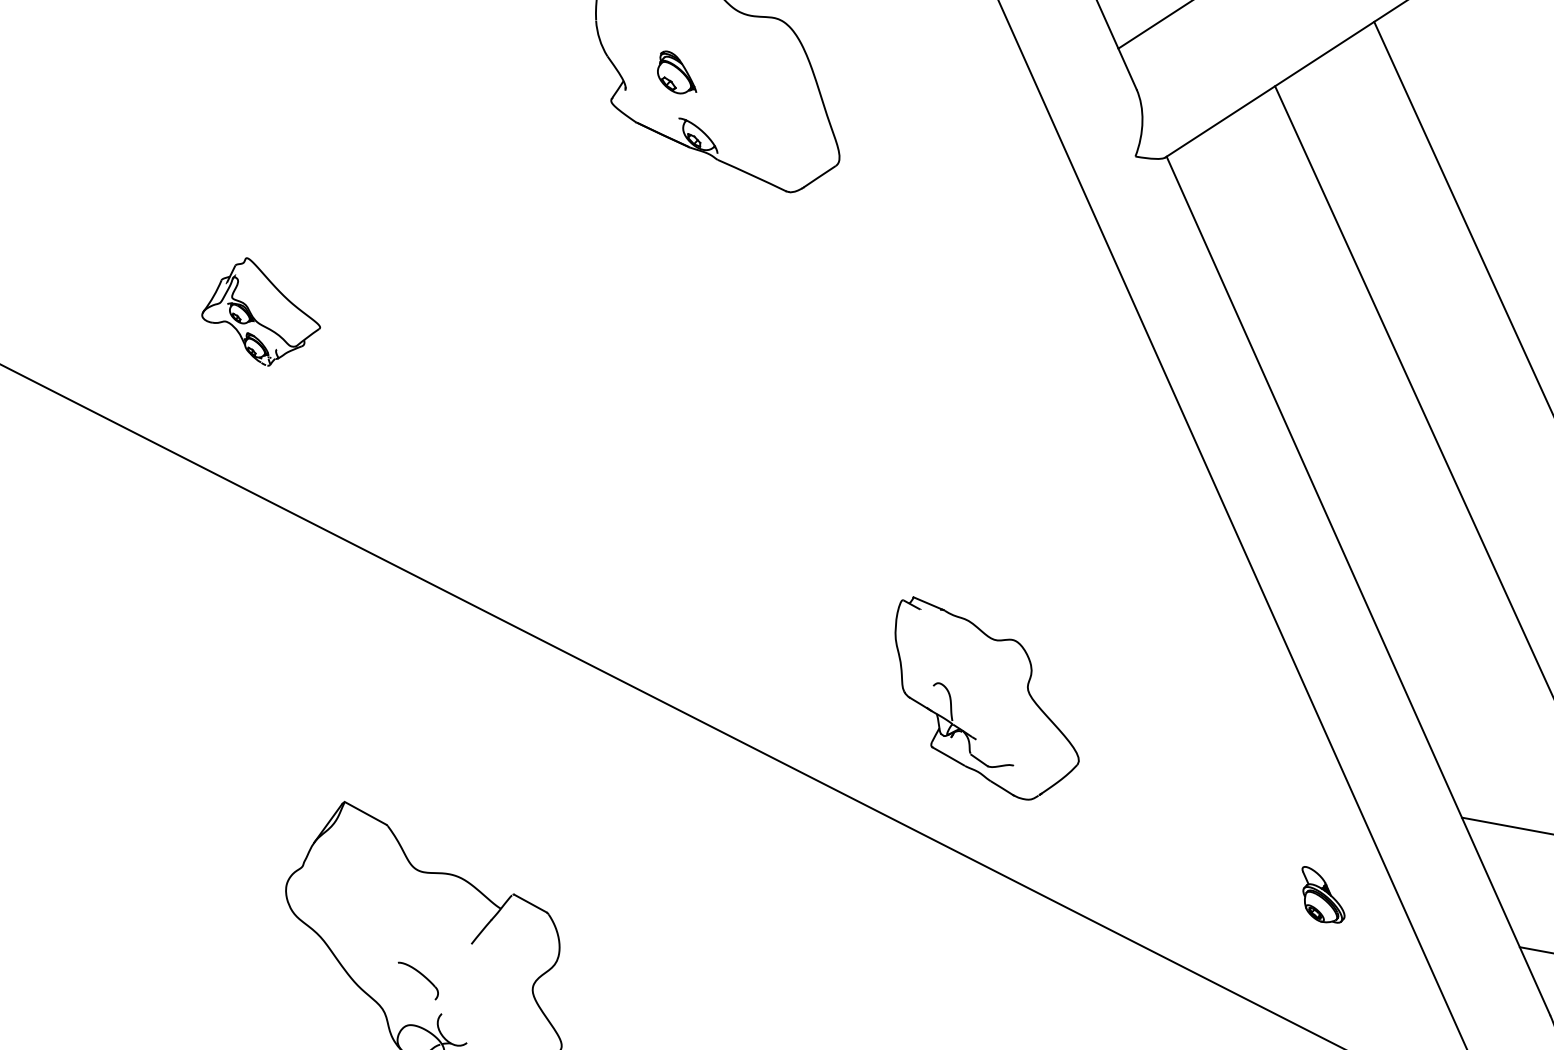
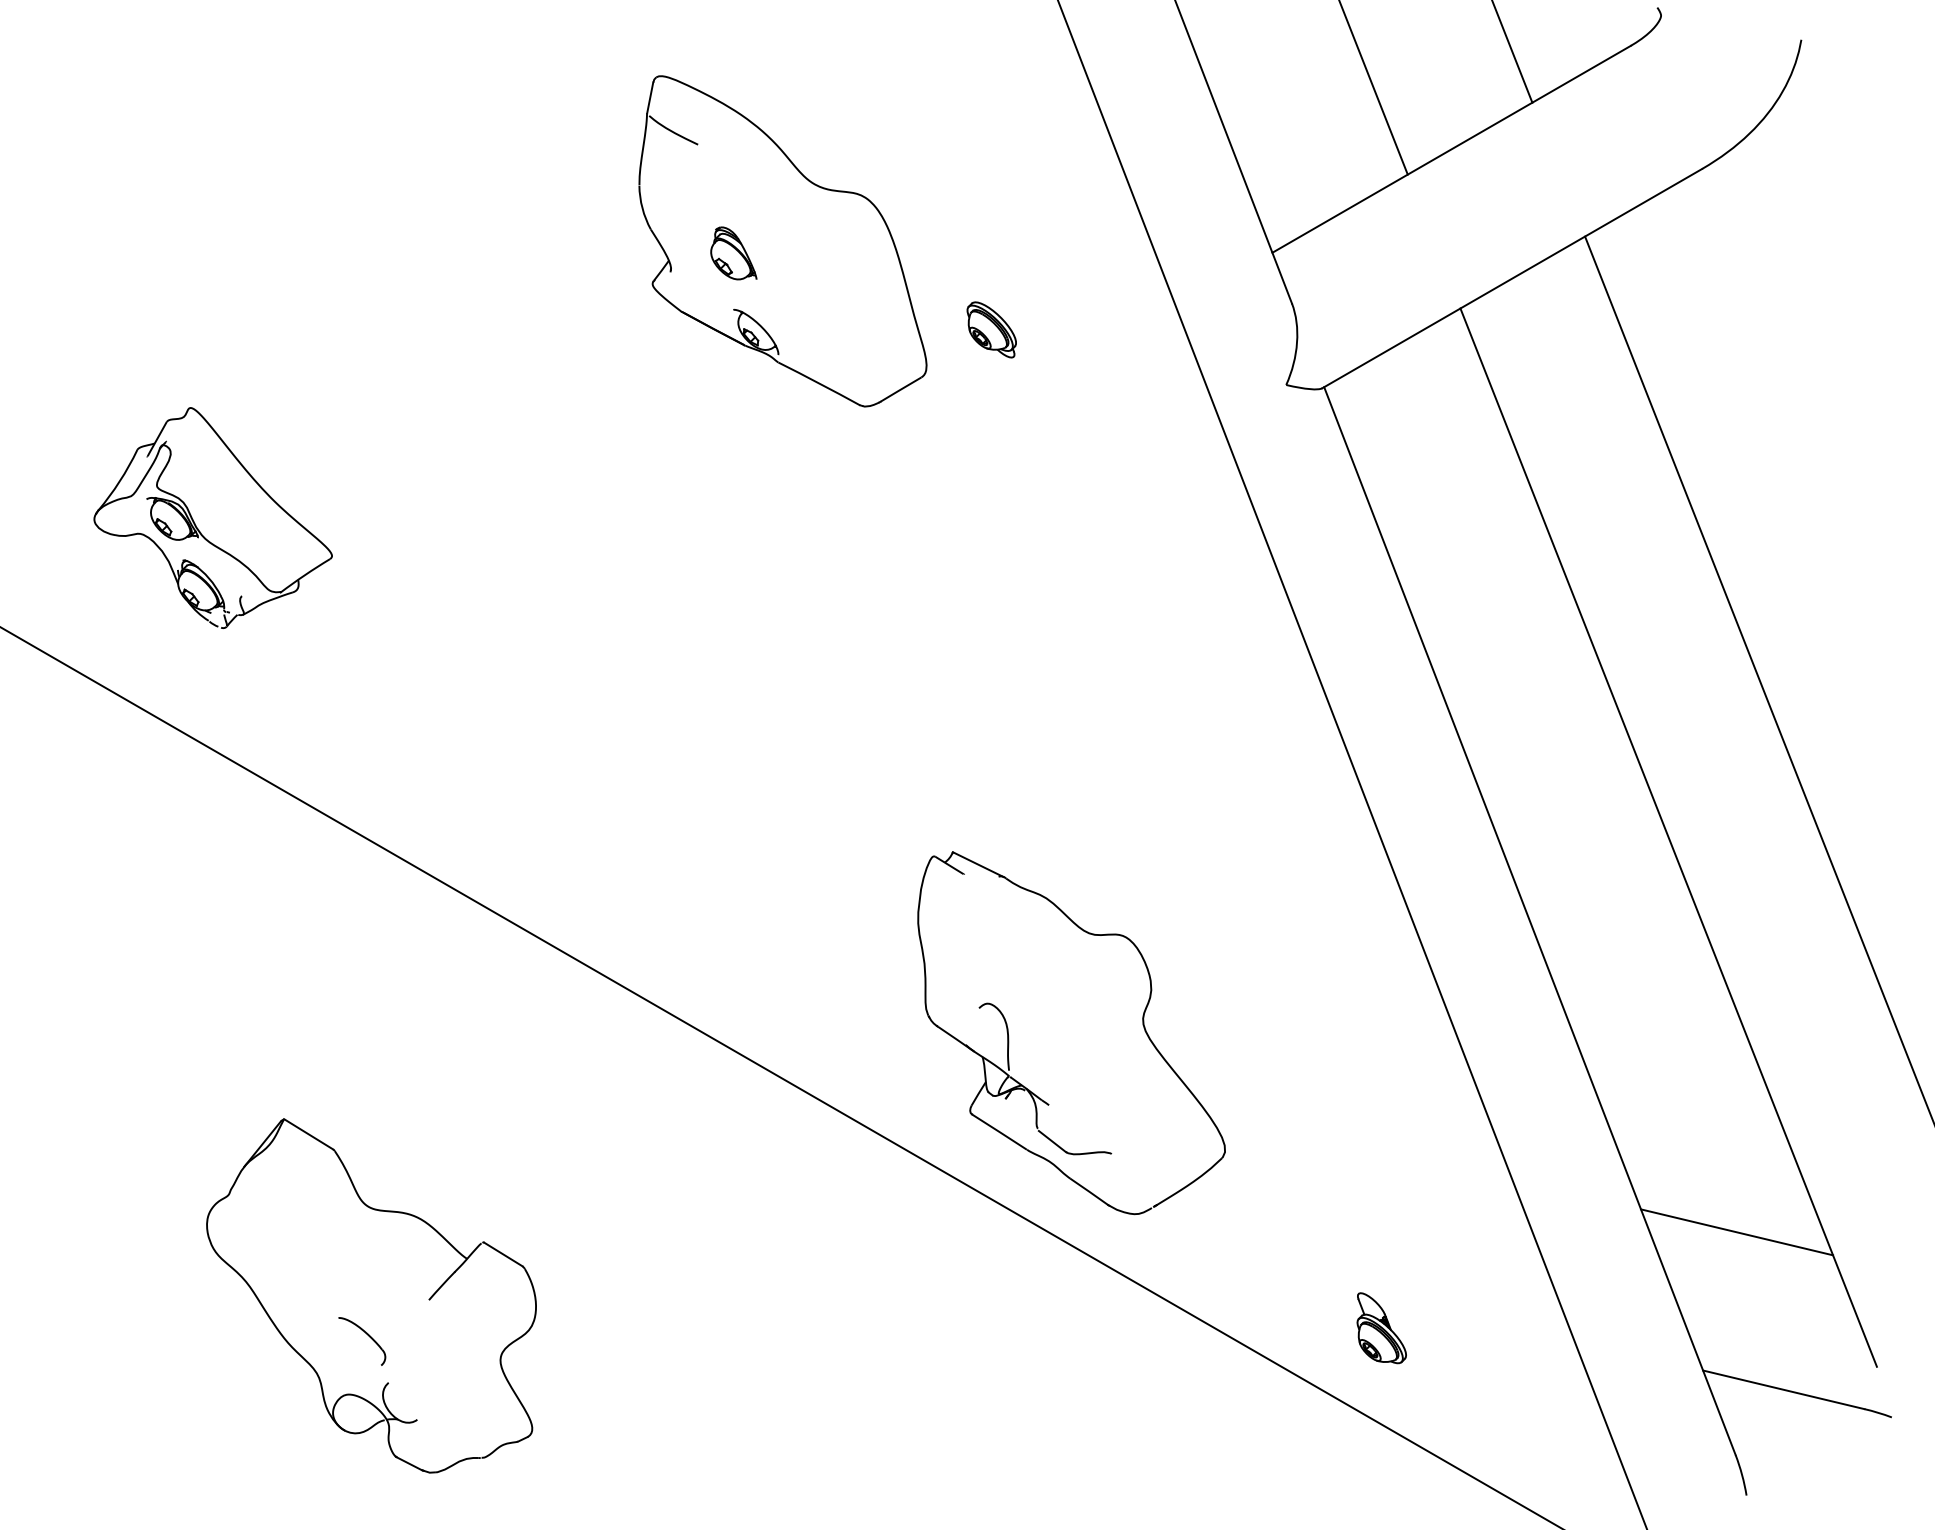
part: (891, 123) -> (991, 329), added
part: (260, 311) -> (212, 517), size x1.67
part: (987, 697) -> (1071, 1033), size x1.43
part: (1323, 894) -> (1381, 1328), moved

